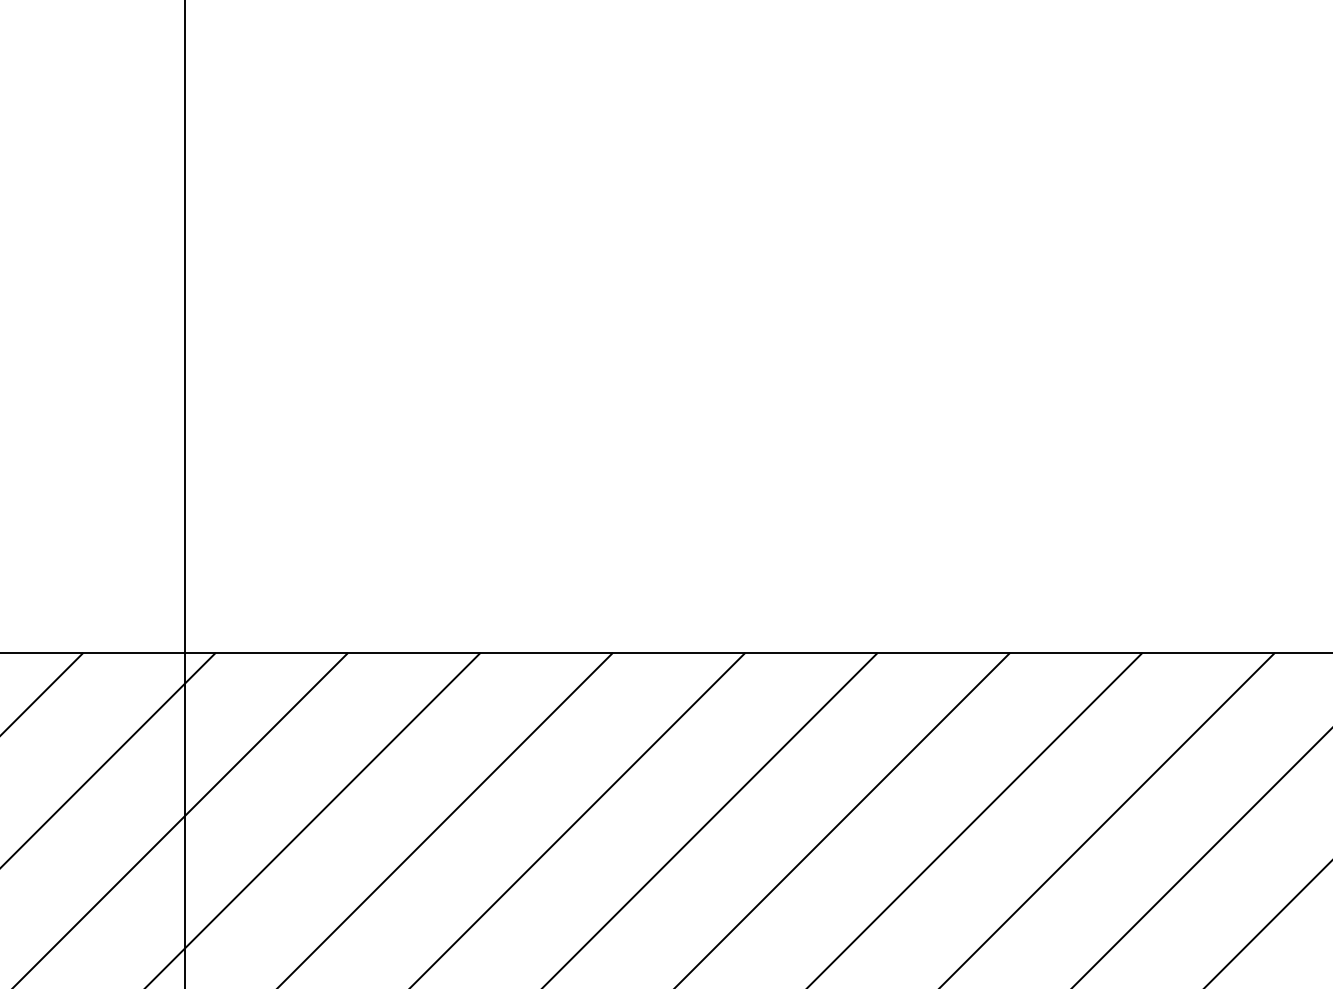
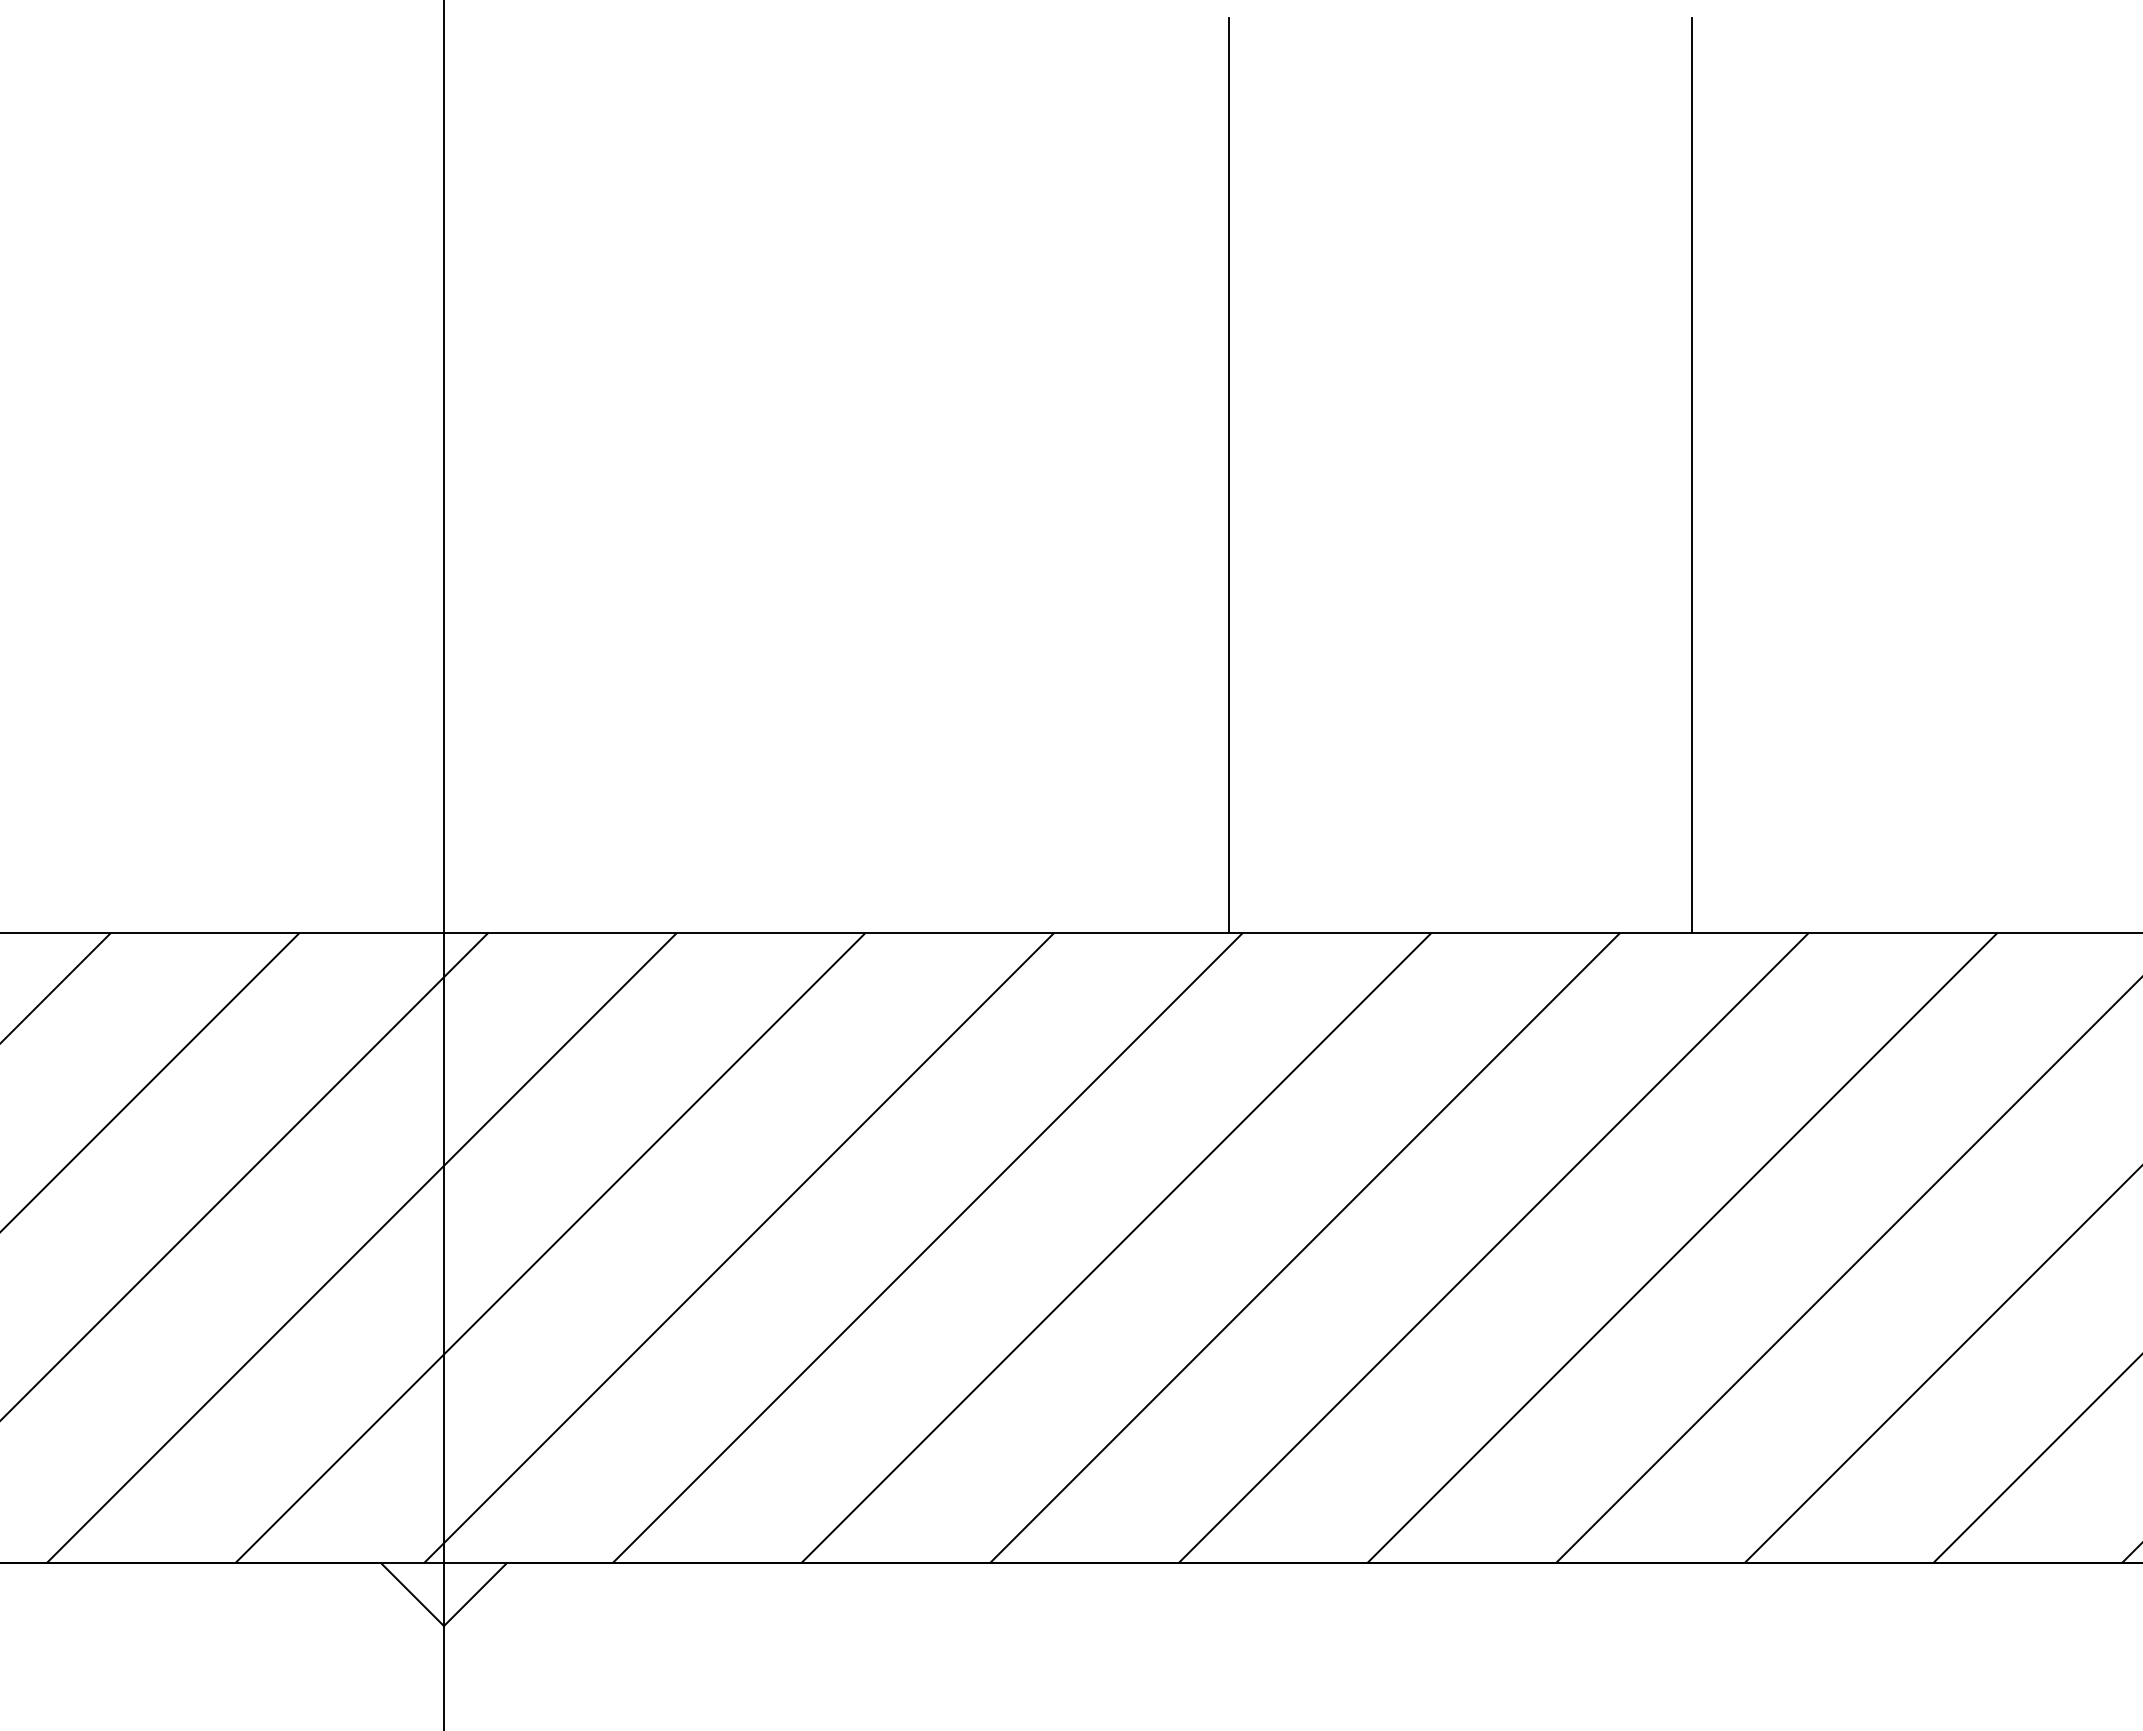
line: (735, 331) -> (1229, 475), added
line: (1060, 331) -> (1692, 475), added

